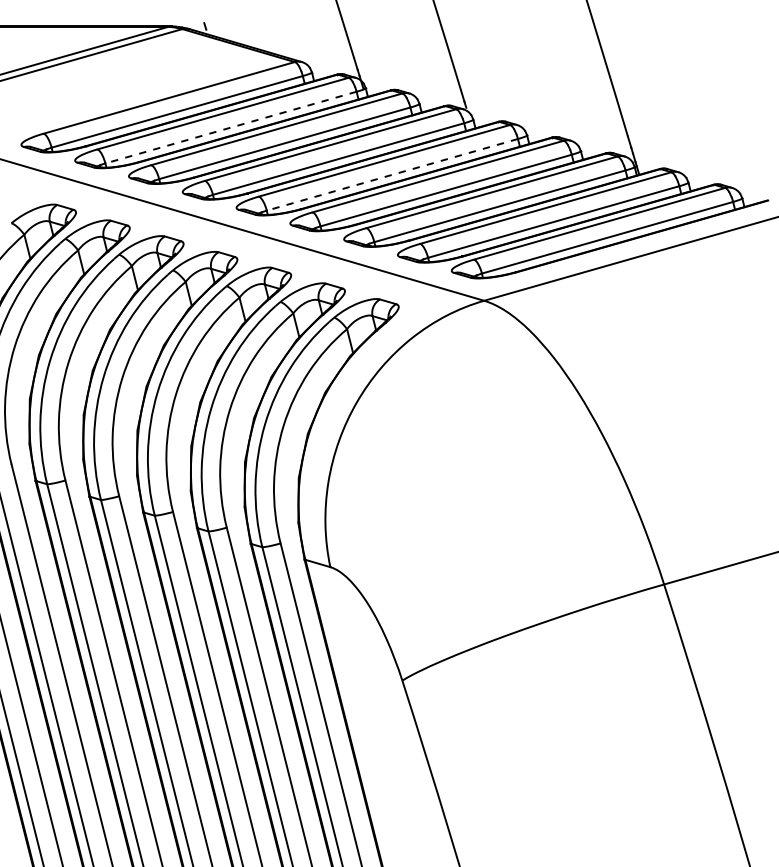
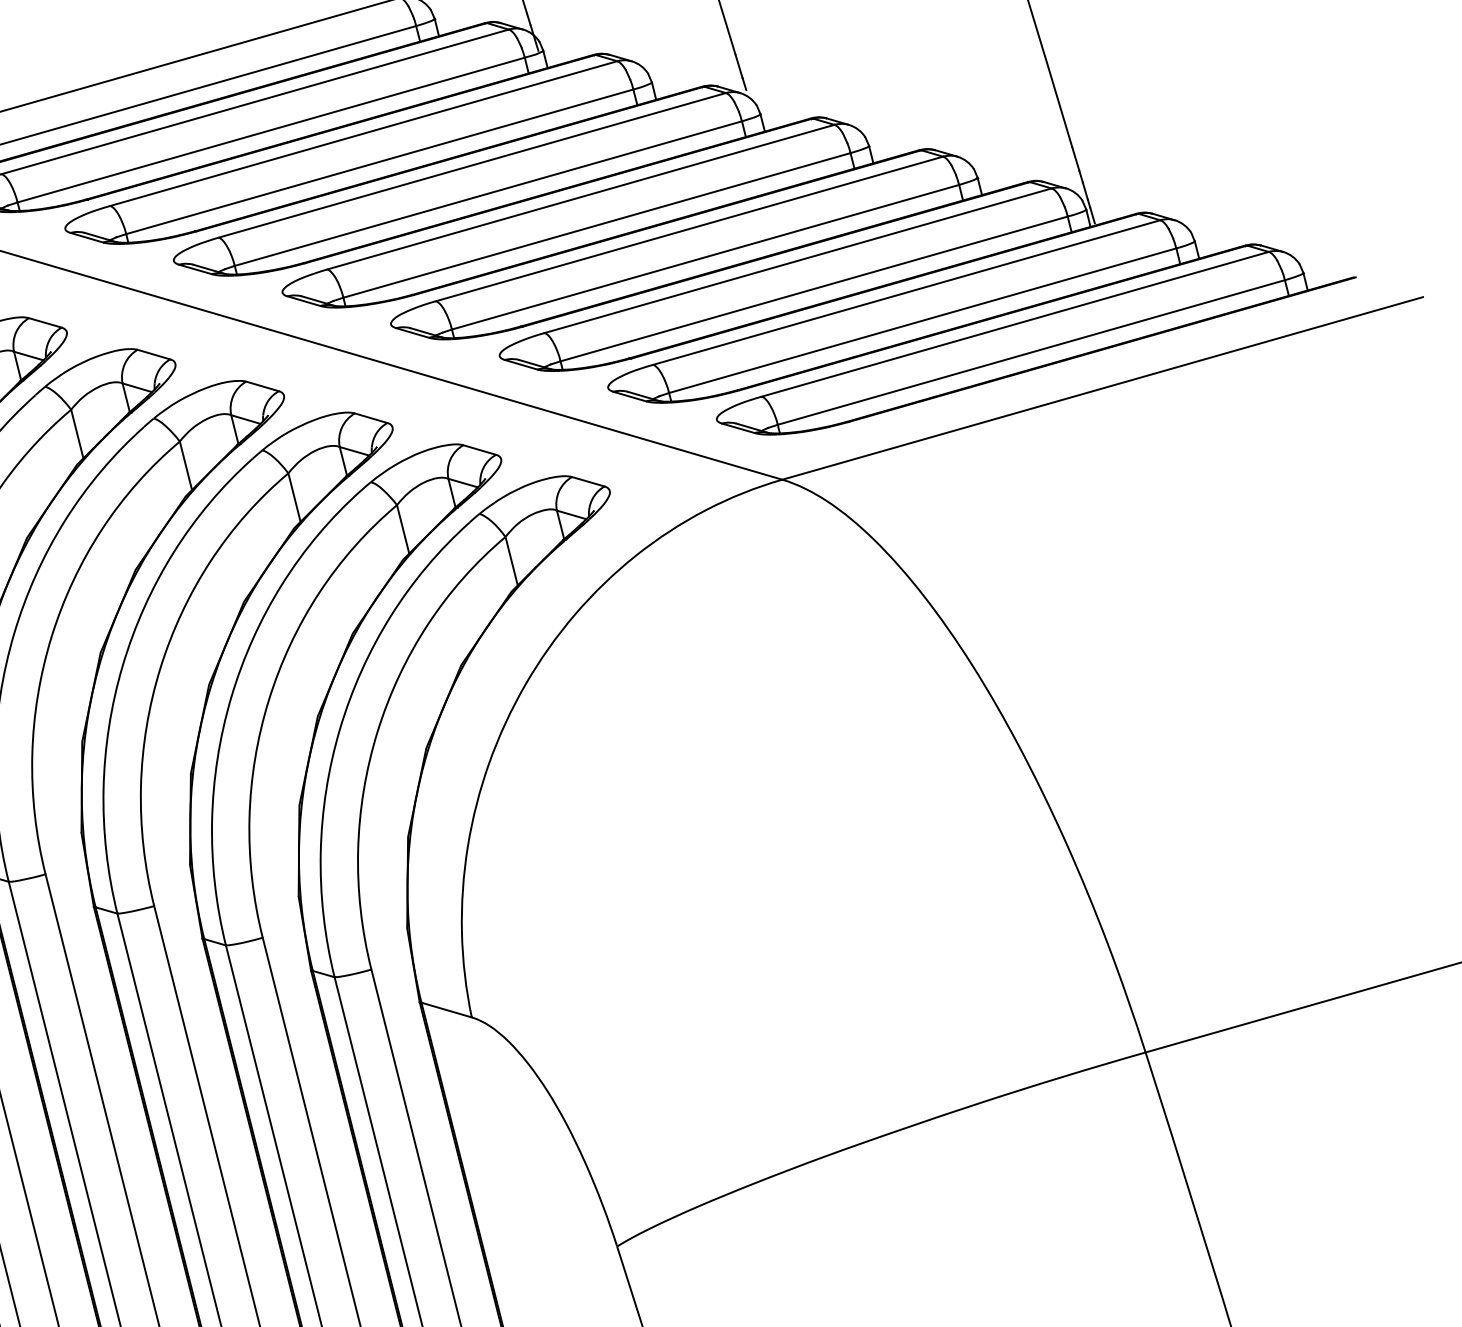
line: (231, 127) -> (272, 129), dashed -> solid
line: (392, 174) -> (597, 224), dashed -> solid

